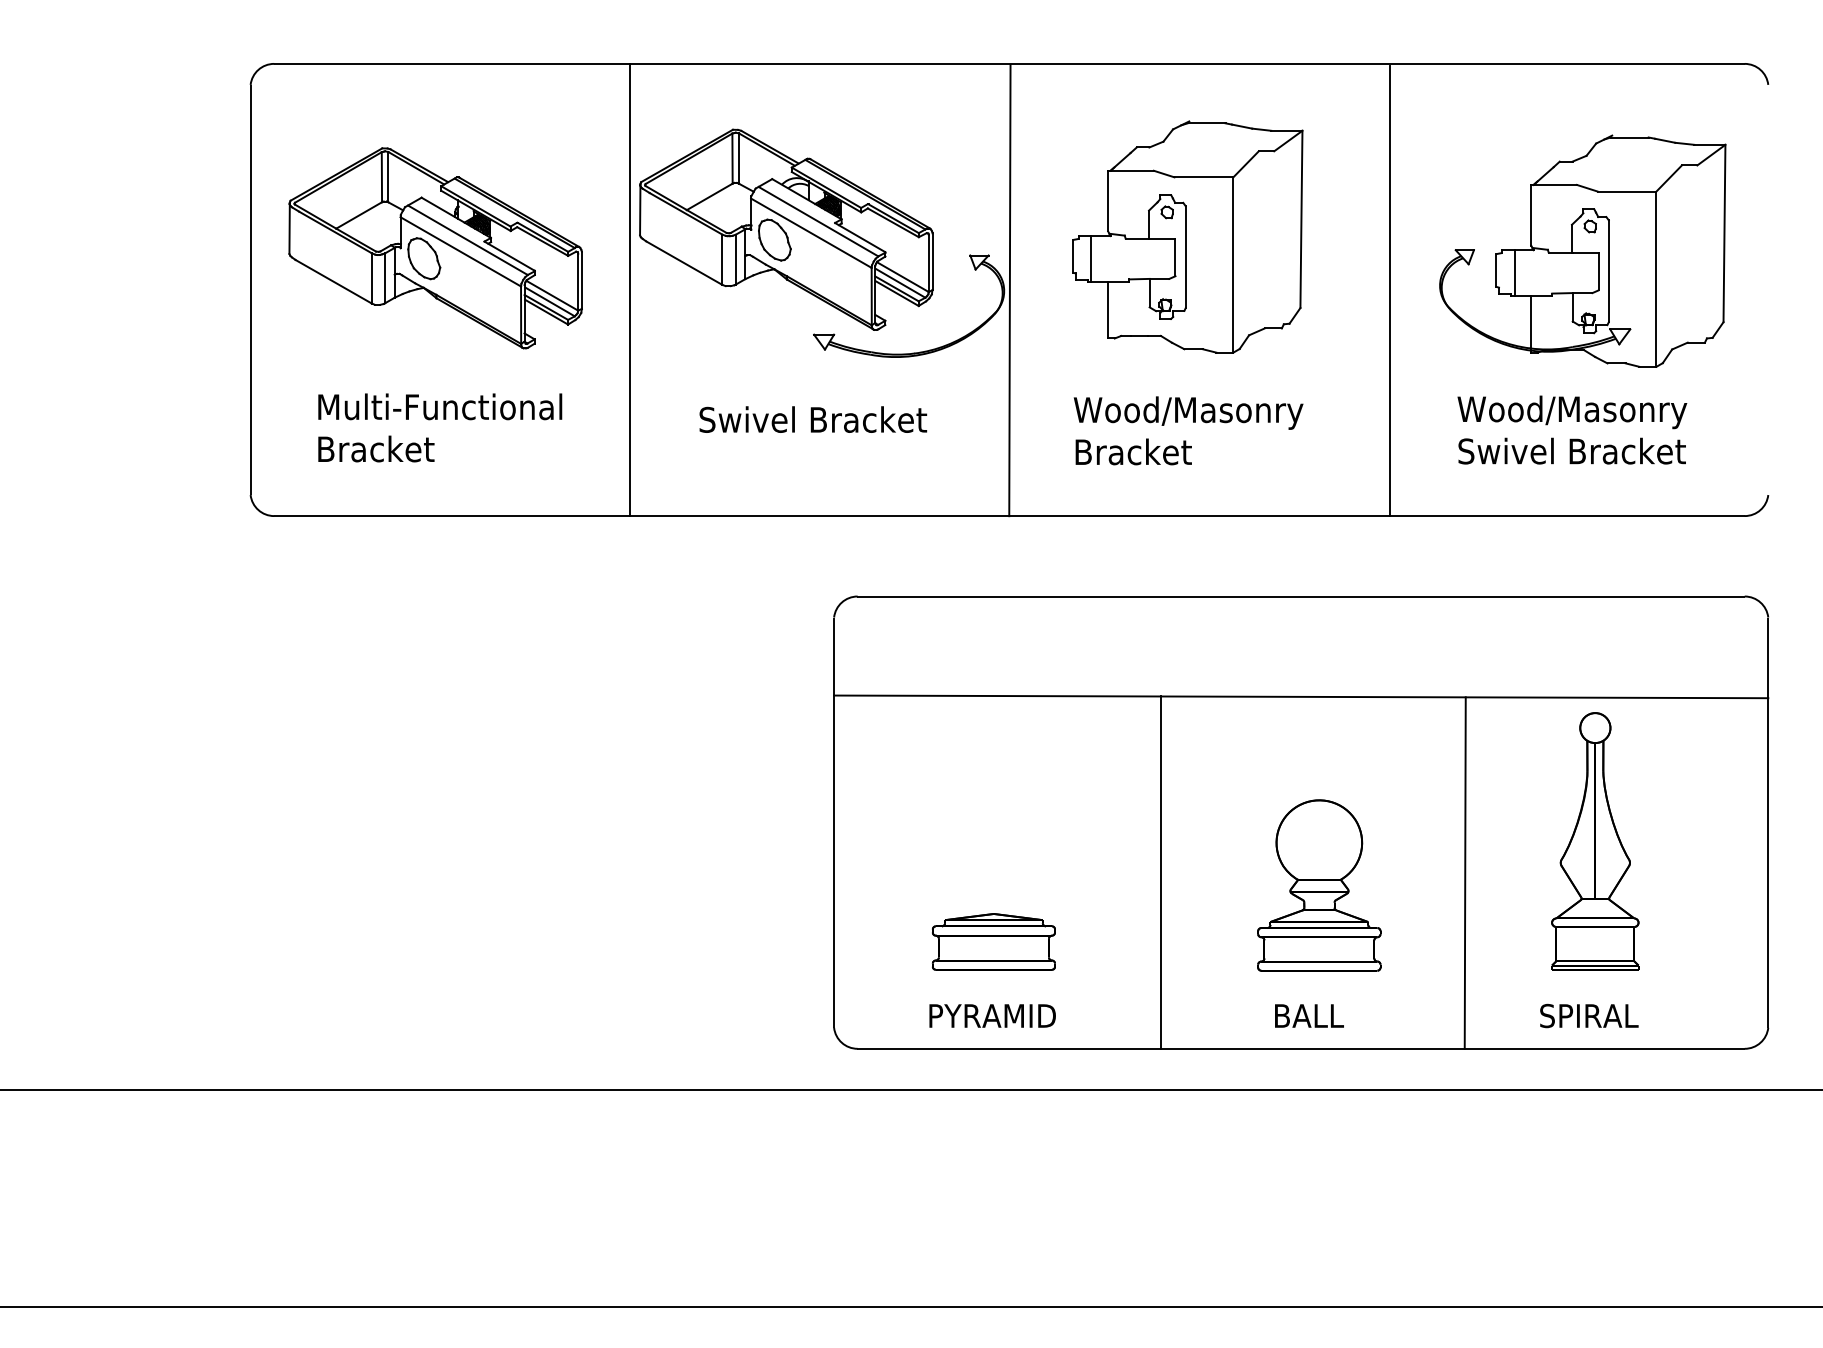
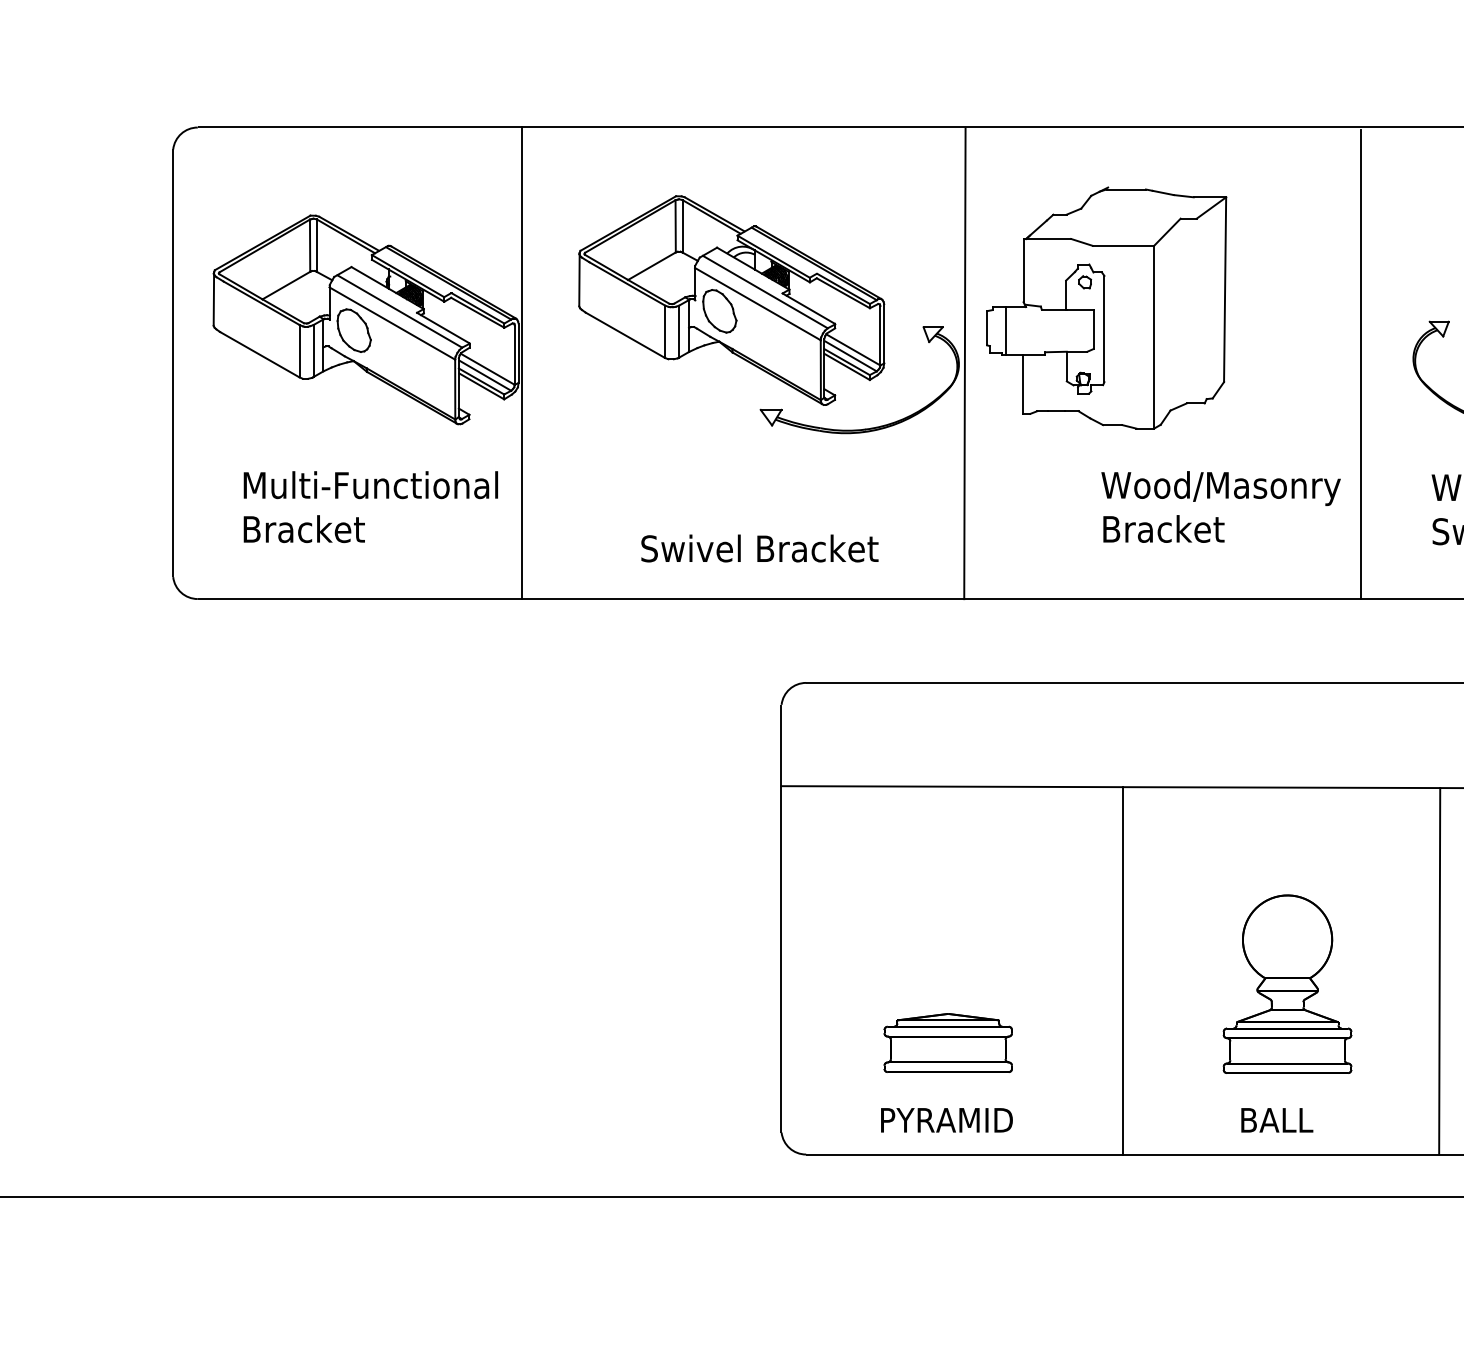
part: (1187, 236) -> (1106, 307), moved
line: (630, 289) -> (522, 362), moved
text: (813, 419) -> (760, 548), moved
text: (1188, 430) -> (1220, 506), moved

